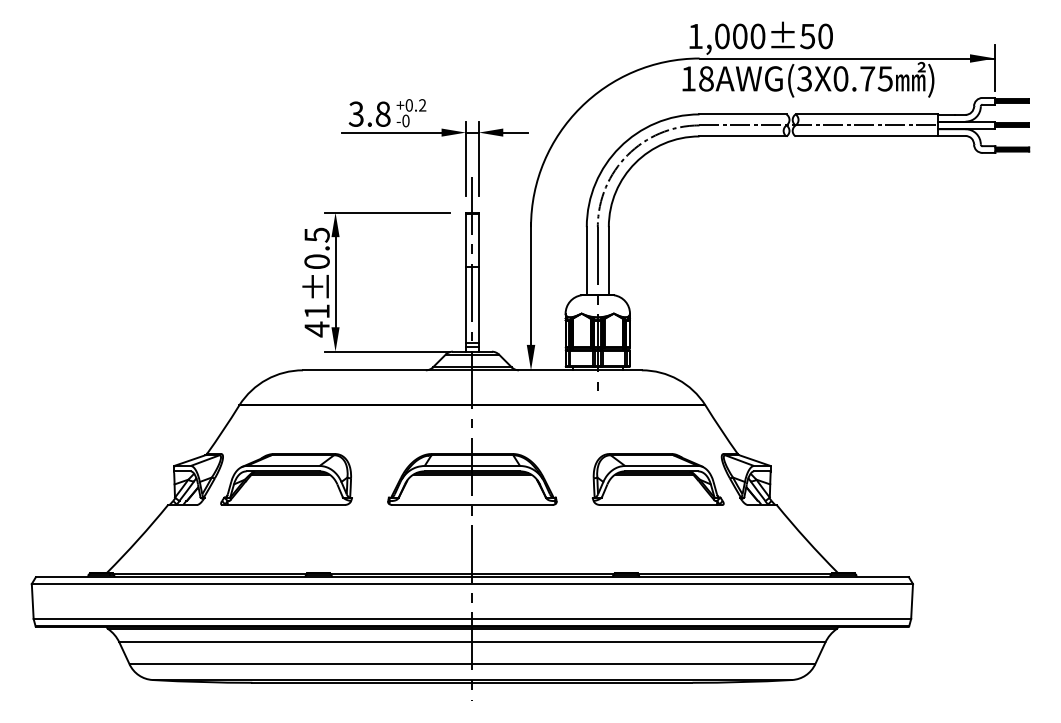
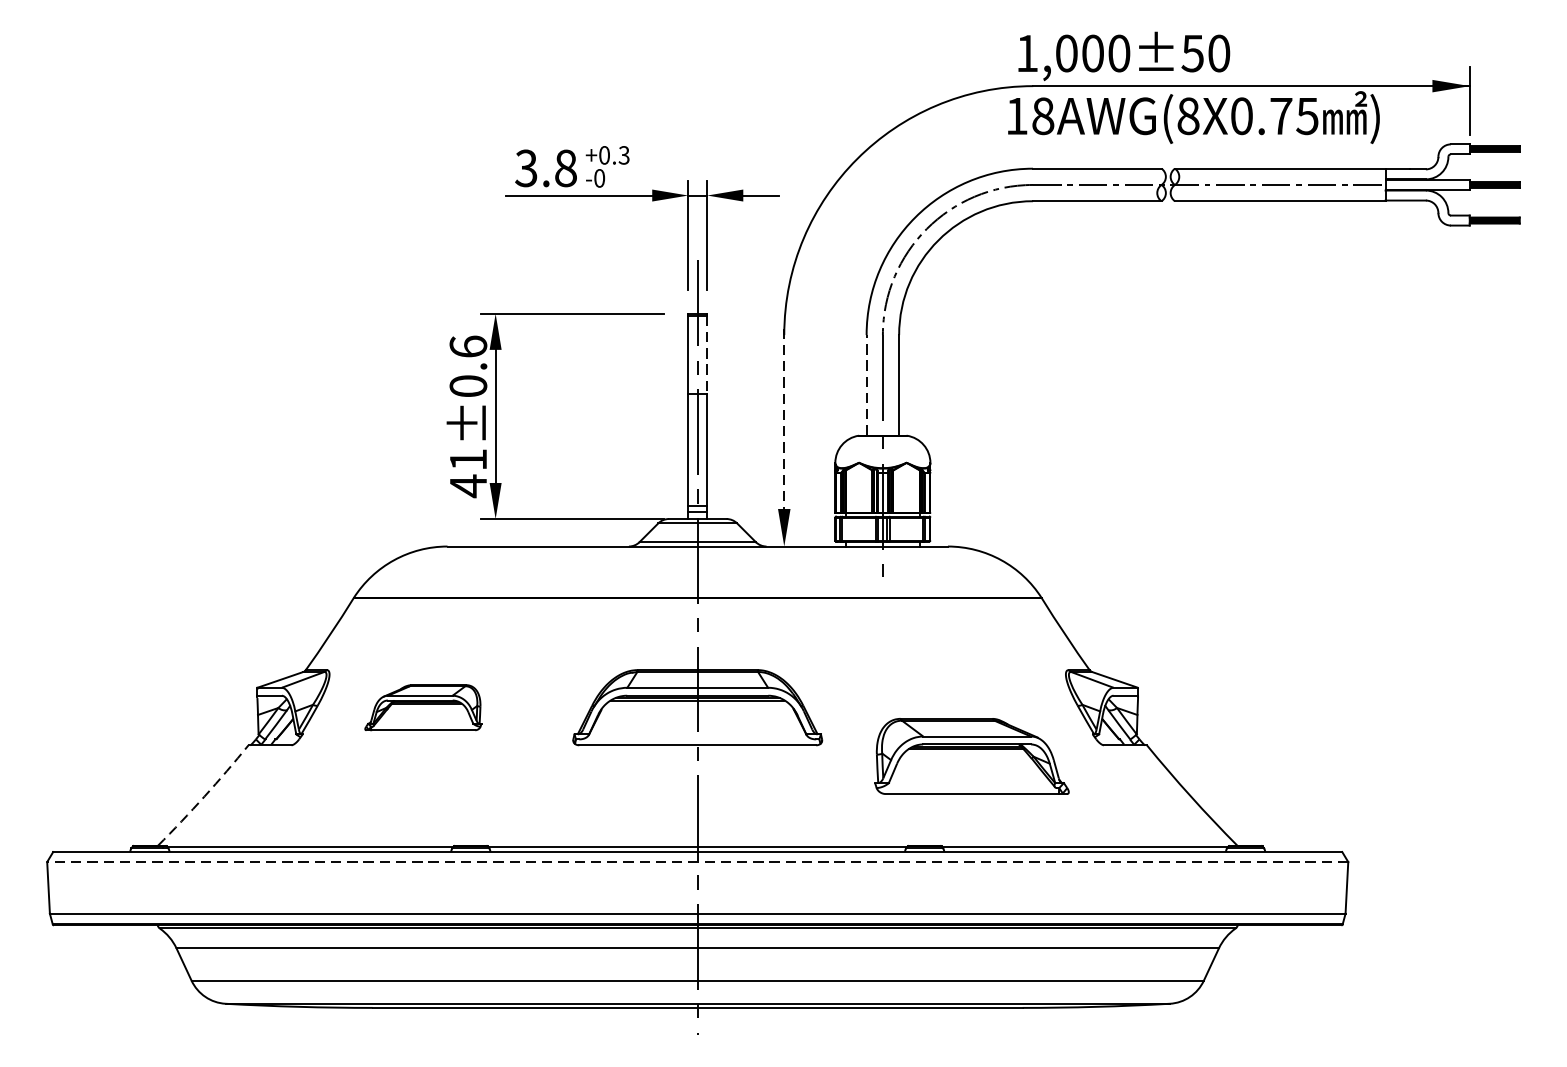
text: (804, 78) -> (1188, 115), 18AWG(3X0.75 -> 18AWG(8X0.75
text: (422, 105) -> (624, 155), +0.2 -> +0.3
text: (316, 234) -> (467, 345), 41±0.5 -> 41±0.6
line: (478, 240) -> (706, 354), solid -> dashed
line: (586, 260) -> (866, 384), solid -> dashed
line: (531, 284) -> (784, 419), solid -> dashed
part: (286, 479) -> (423, 707), size x0.6
part: (657, 479) -> (971, 756), moved
arc: (138, 539) -> (204, 796), solid -> dashed
line: (472, 584) -> (697, 862), solid -> dashed

